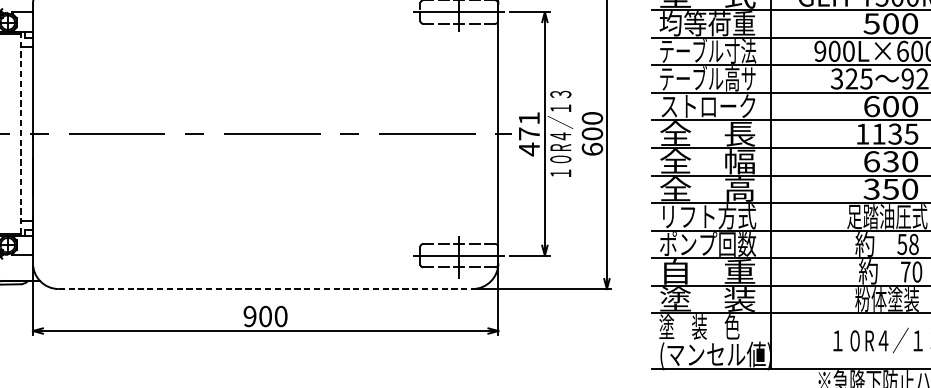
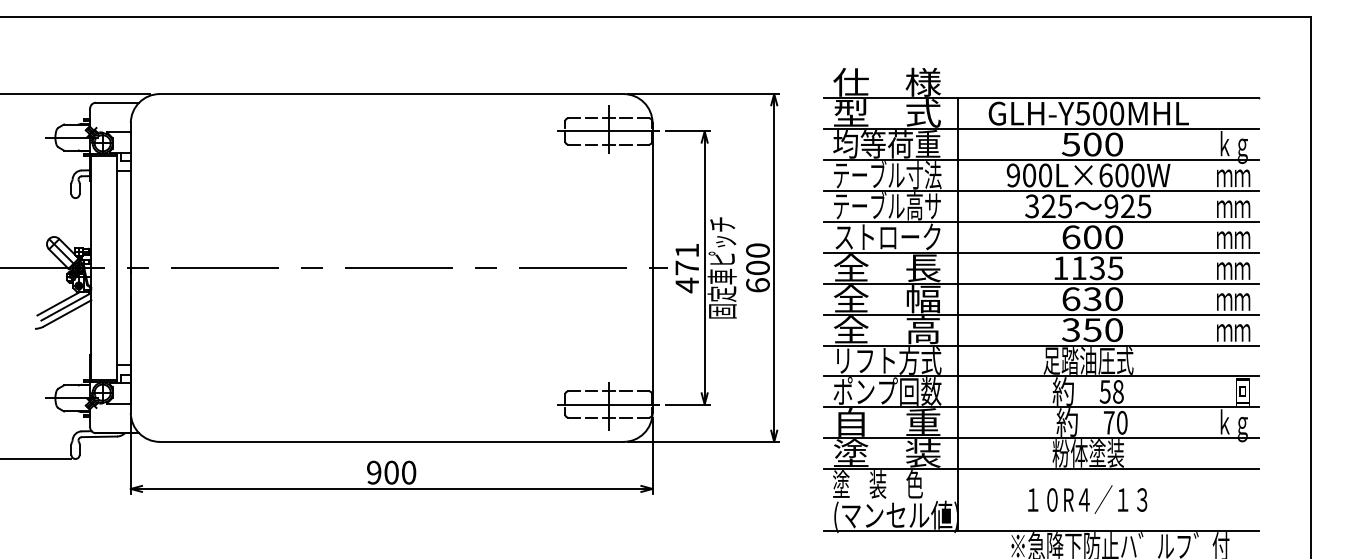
line: (21, 133) -> (117, 267), dashed -> solid
text: (559, 133) -> (721, 267), １０R４／１３ -> 固定車ピッチ
line: (265, 288) -> (391, 441), dashed -> solid

